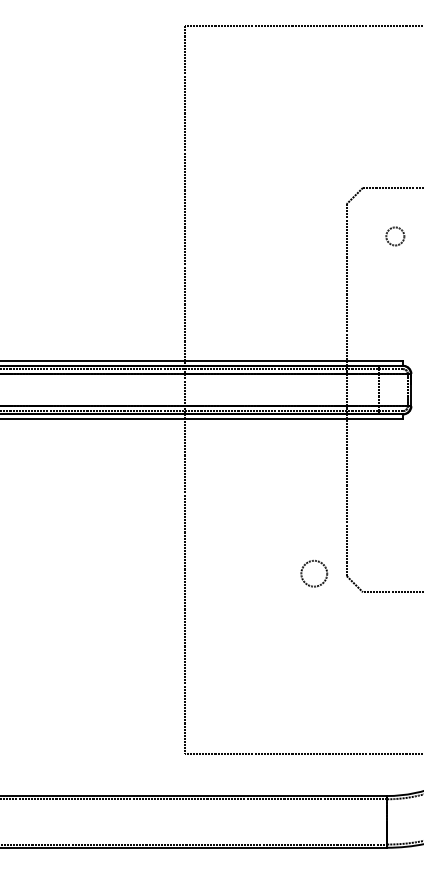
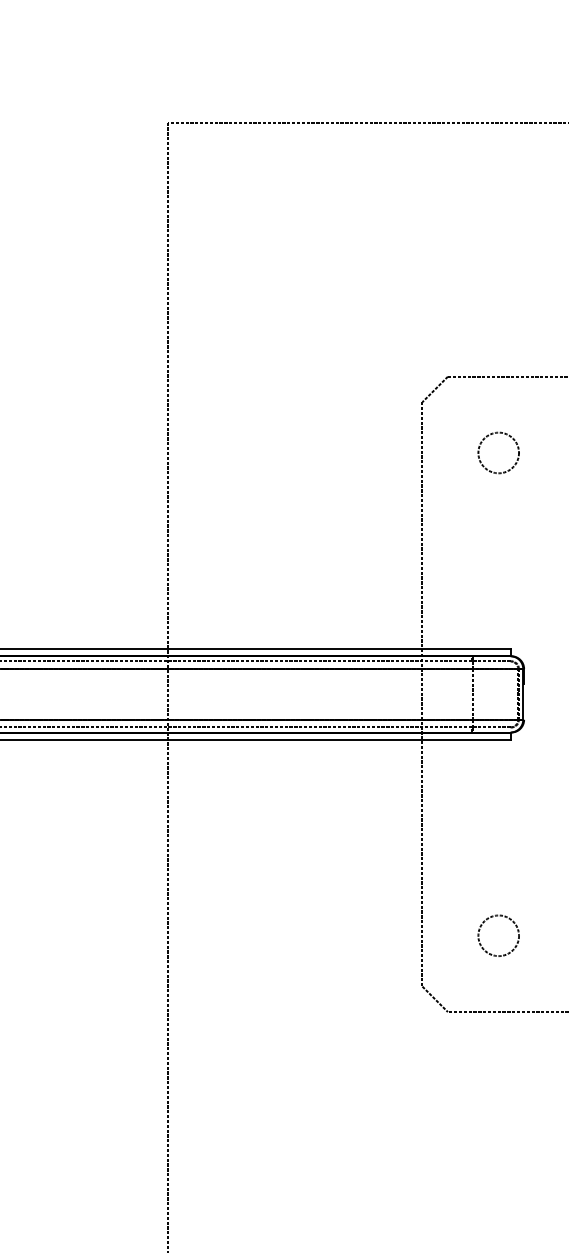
circle: (395, 236) -> (499, 453), size x1.43
circle: (314, 573) -> (499, 935), moved

